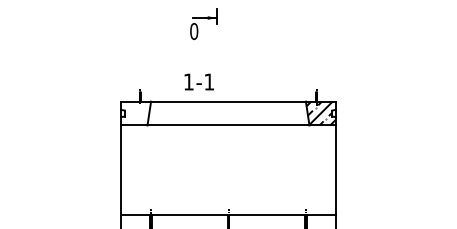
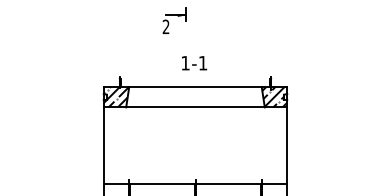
text: (193, 30) -> (165, 26), 0 -> 2
text: (199, 82) -> (194, 63), moved
hatch: (136, 112) -> (116, 96), added

